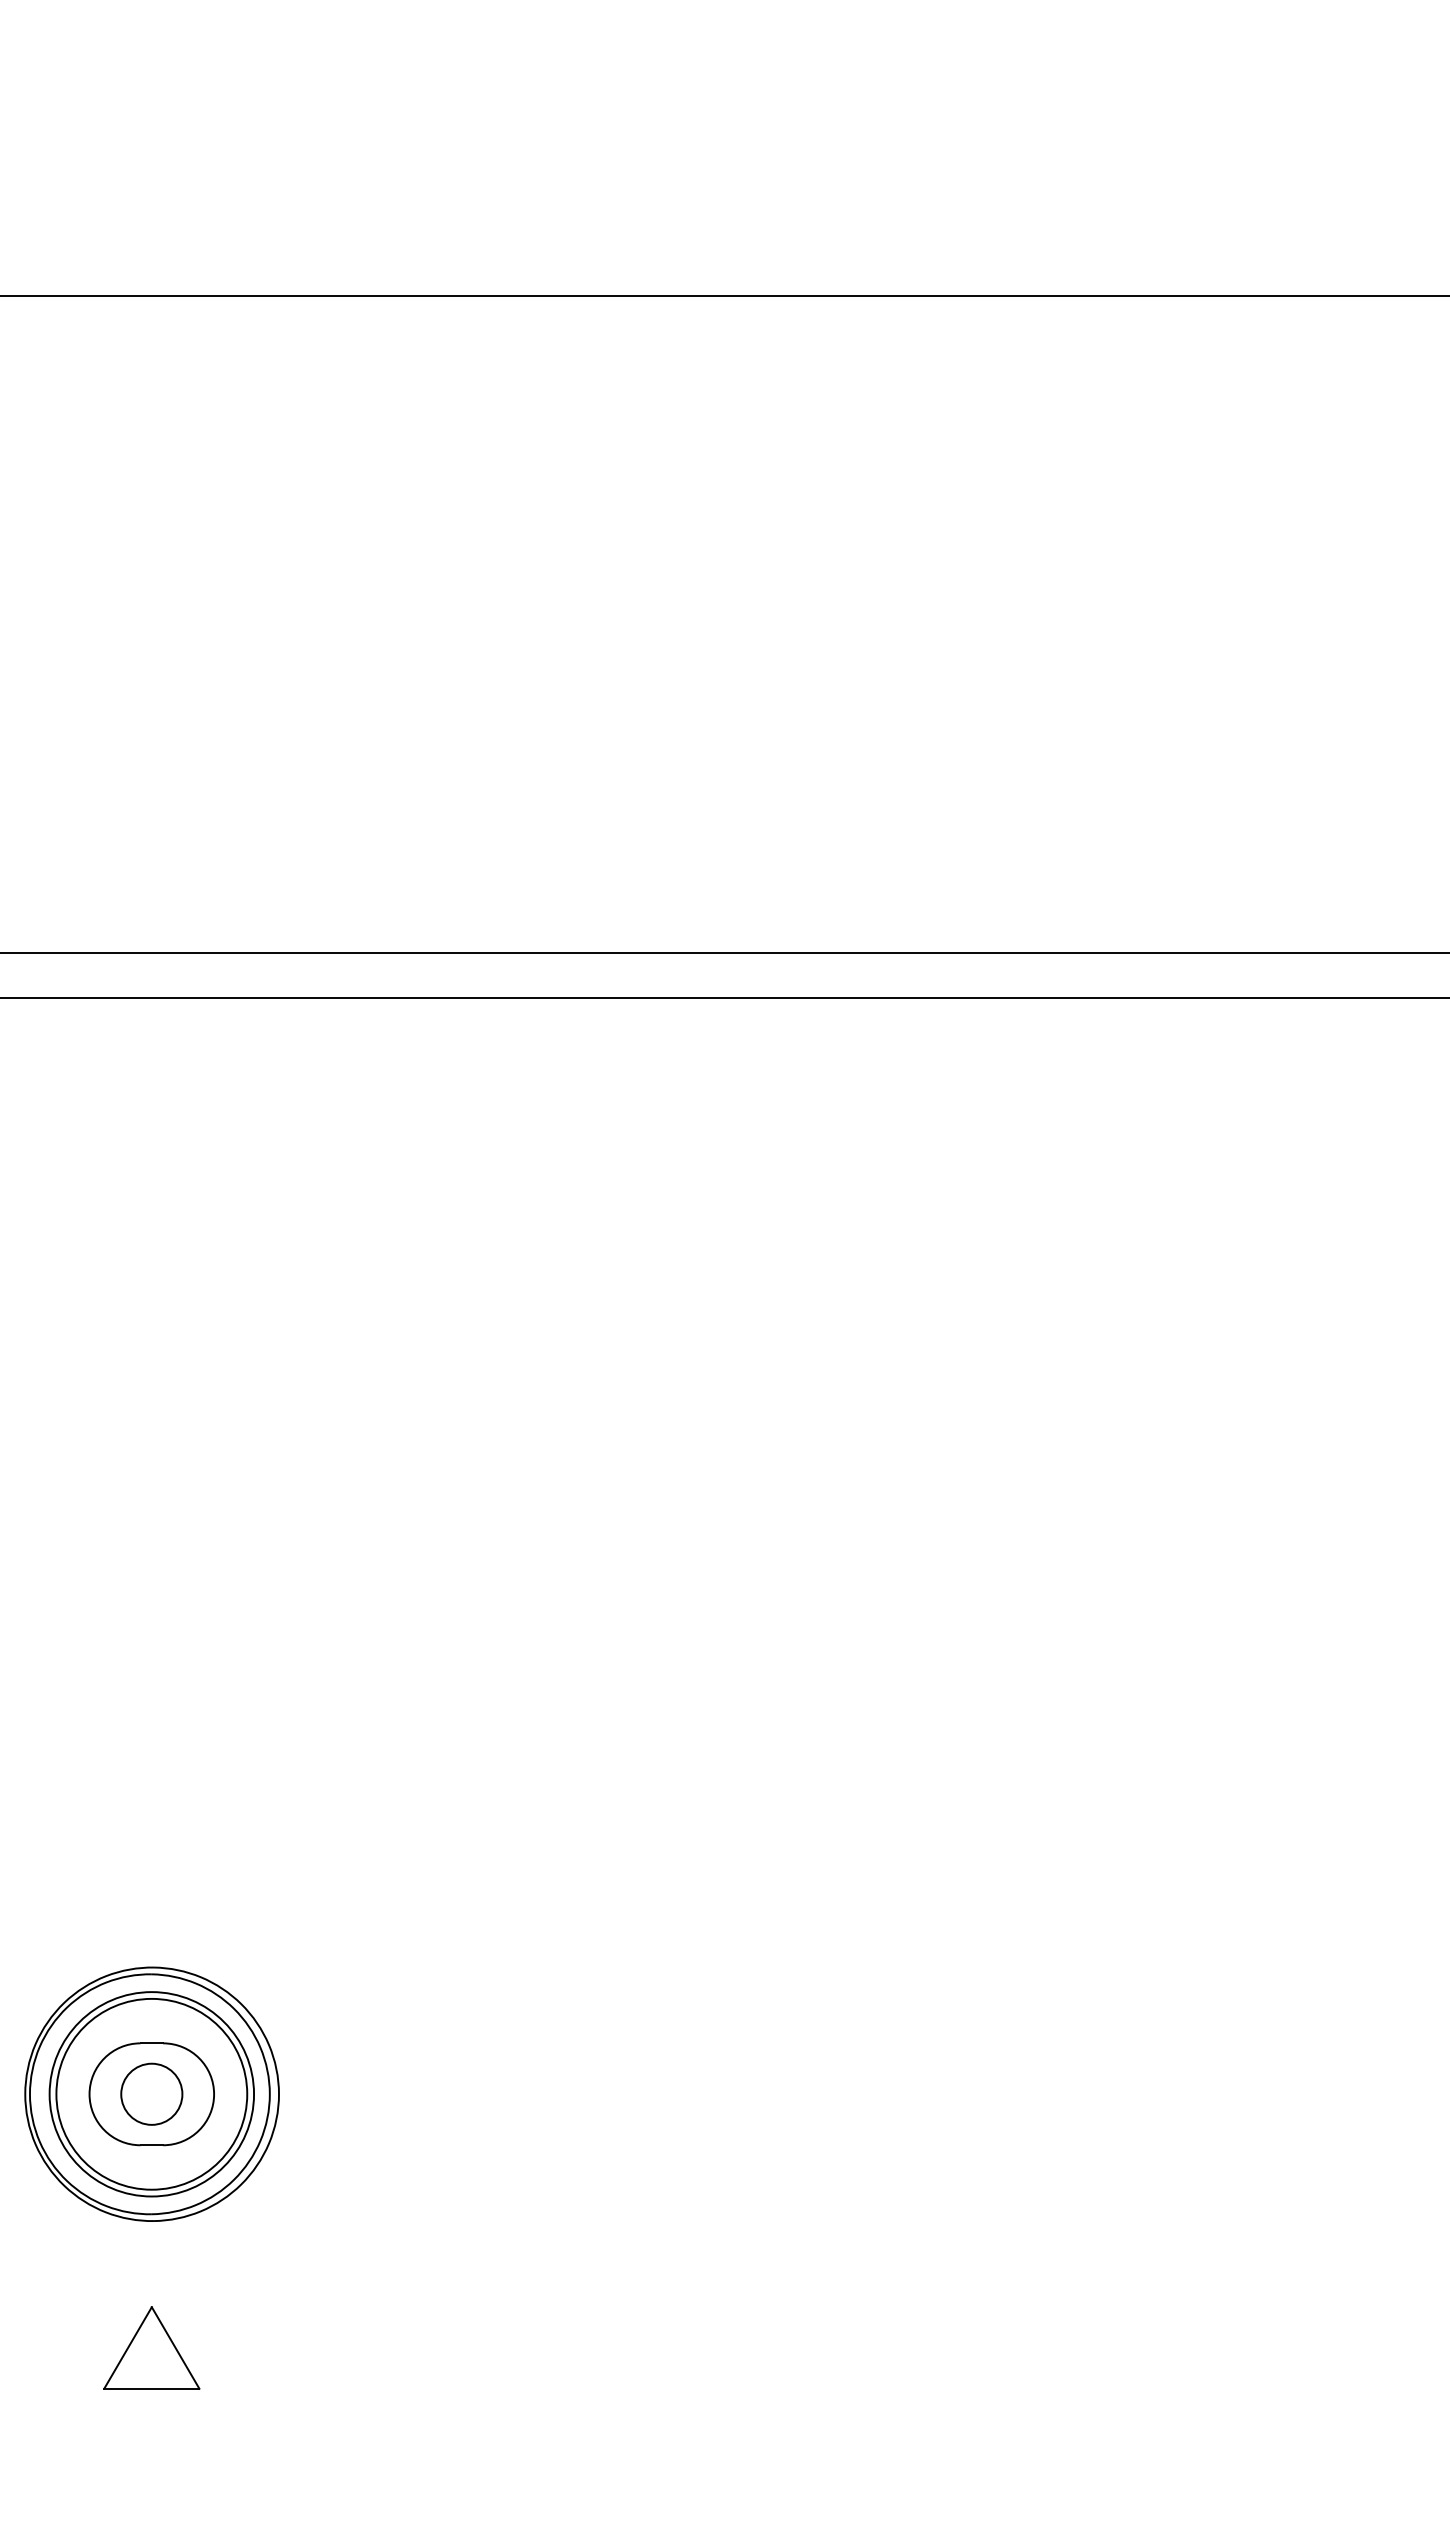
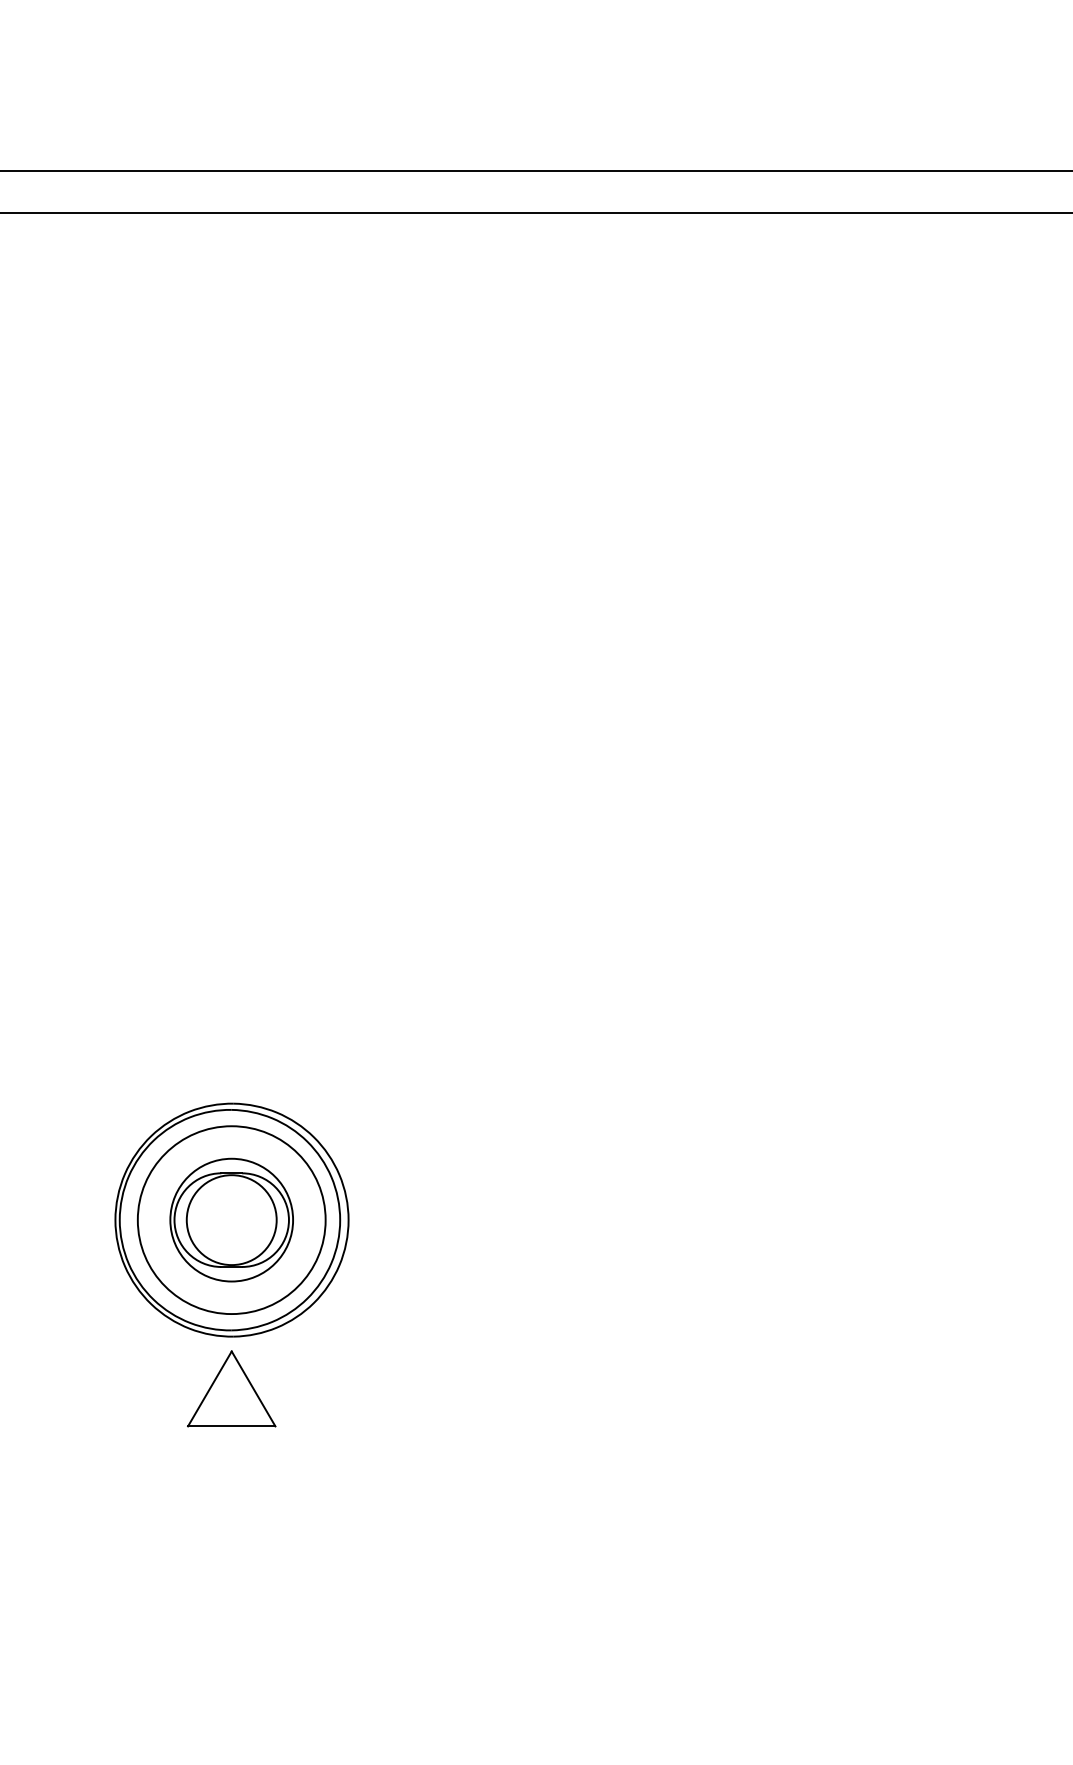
circle: (151, 2093) -> (231, 1219), size x0.7
circle: (151, 2093) -> (231, 1219), size x1.6
part: (151, 2347) -> (231, 1388), moved

